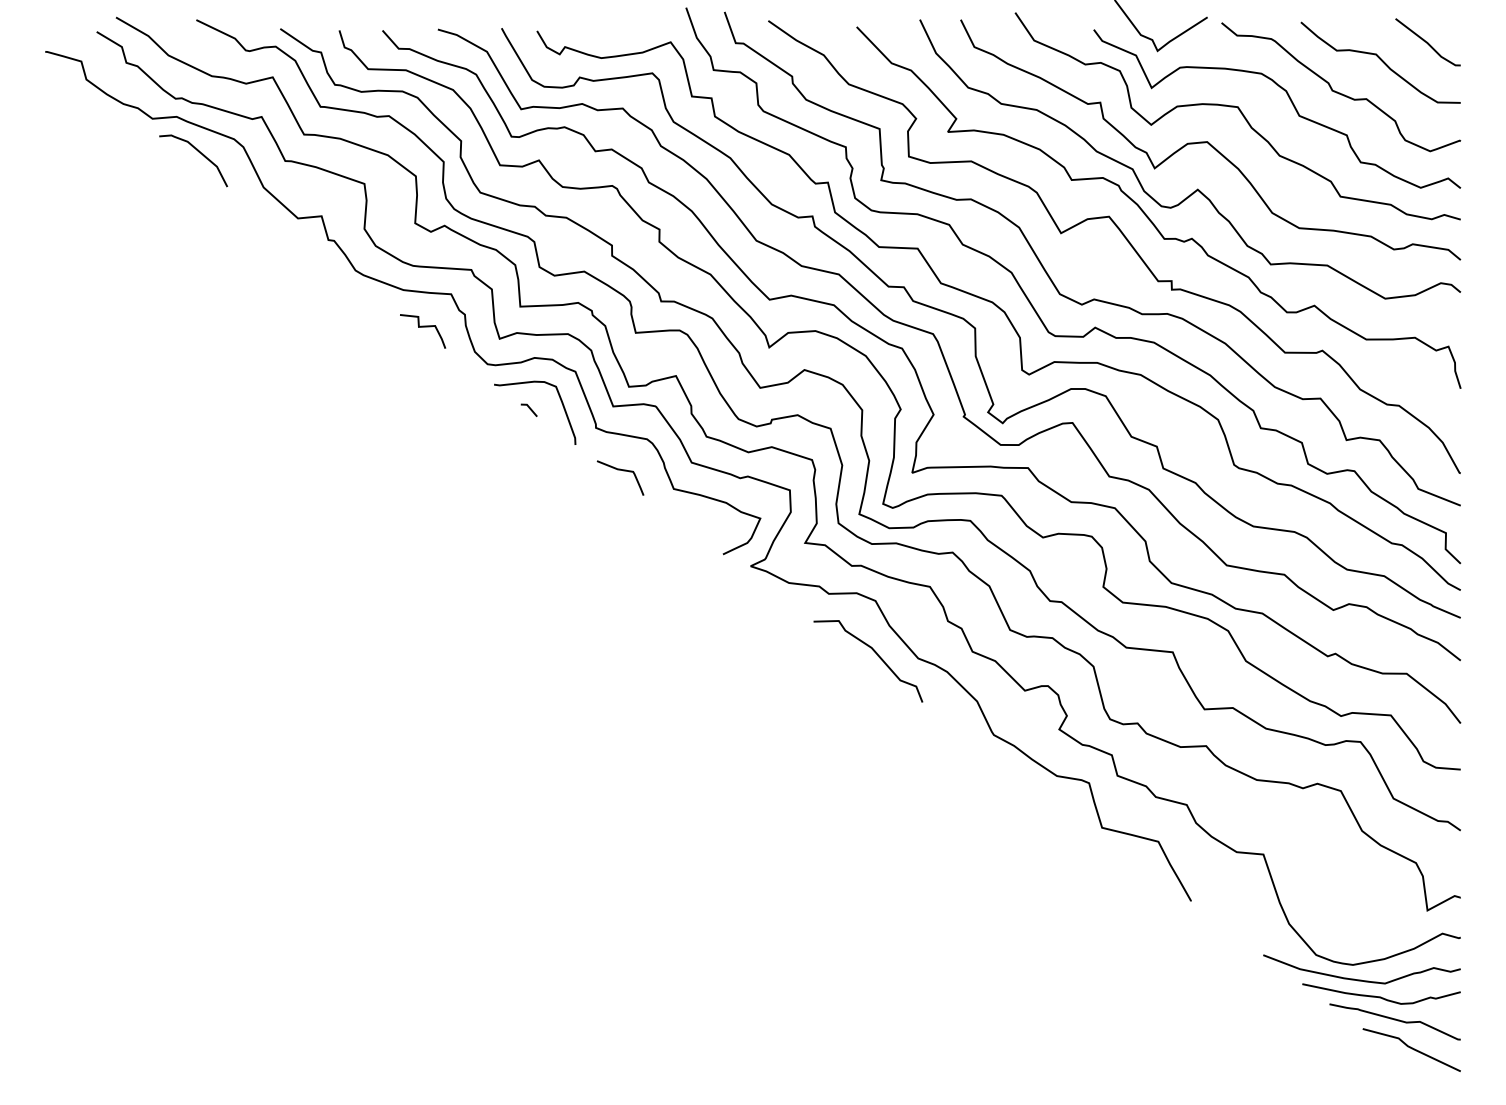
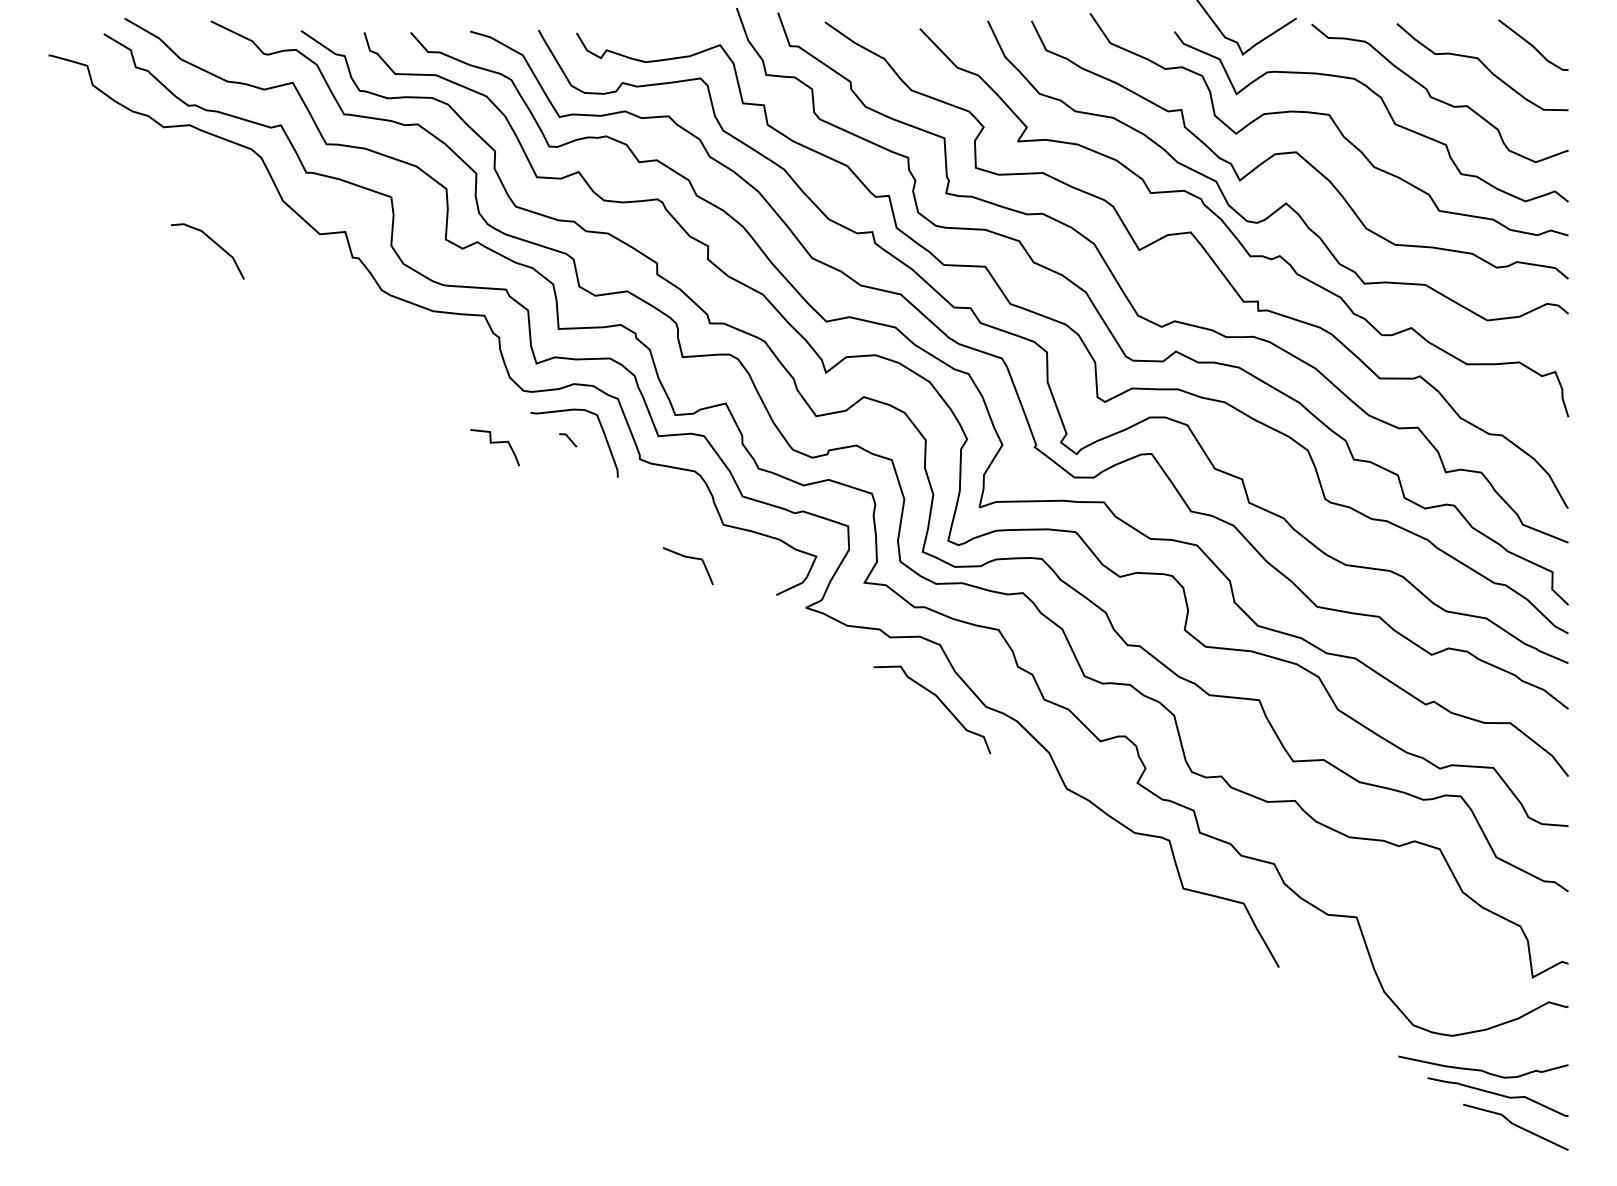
curve: (199, 153) -> (214, 243), moved
curve: (422, 327) -> (494, 443), moved
curve: (620, 471) -> (688, 558), moved
curve: (1361, 979) -> (1461, 1051), removed

